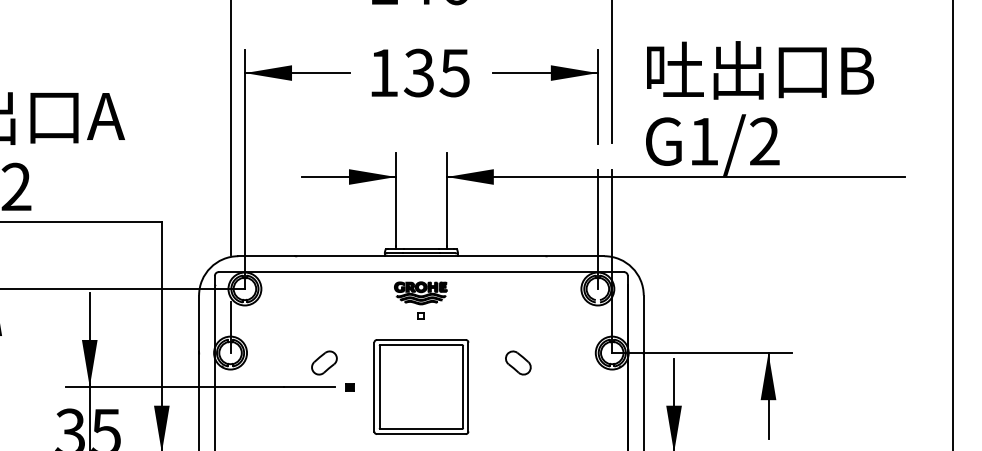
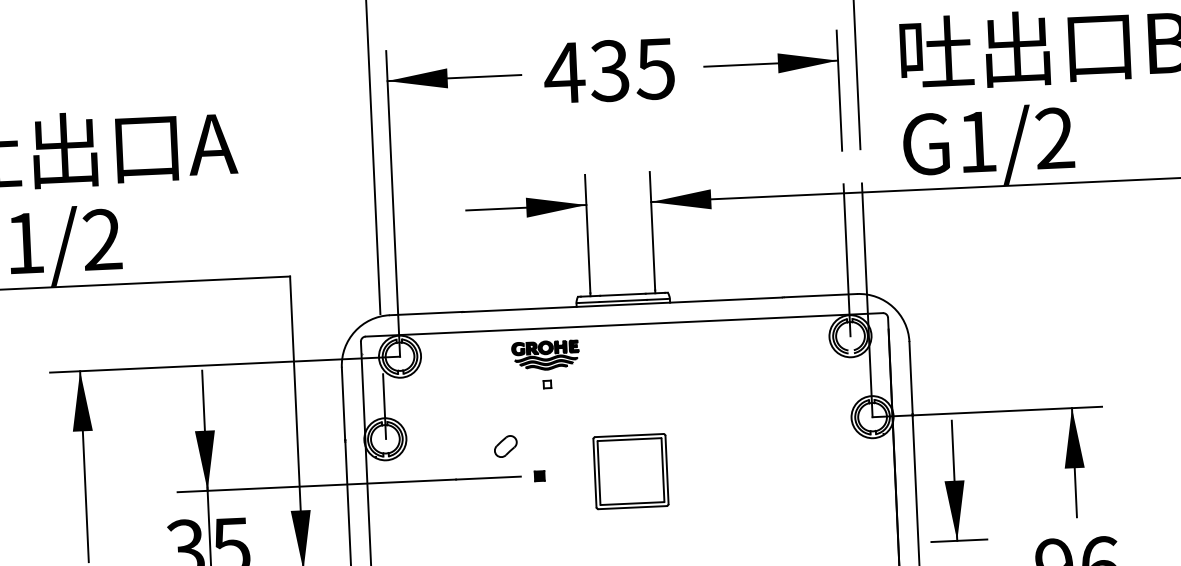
text: (383, 72) -> (564, 72), 135 -> 435
part: (420, 300) -> (545, 364), moved
part: (324, 362) -> (505, 445), size x0.7
part: (518, 362) -> (753, 434), removed
part: (421, 386) -> (631, 470), size x0.6

